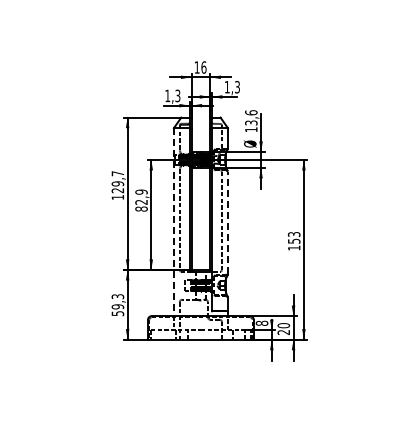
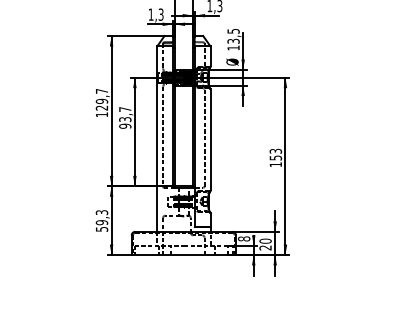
text: (251, 112) -> (233, 31), 13,6 -> 13,5
text: (141, 200) -> (125, 117), 82,9 -> 93,7
line: (173, 222) -> (156, 139), dashed -> solid
line: (227, 222) -> (210, 139), dashed -> solid

